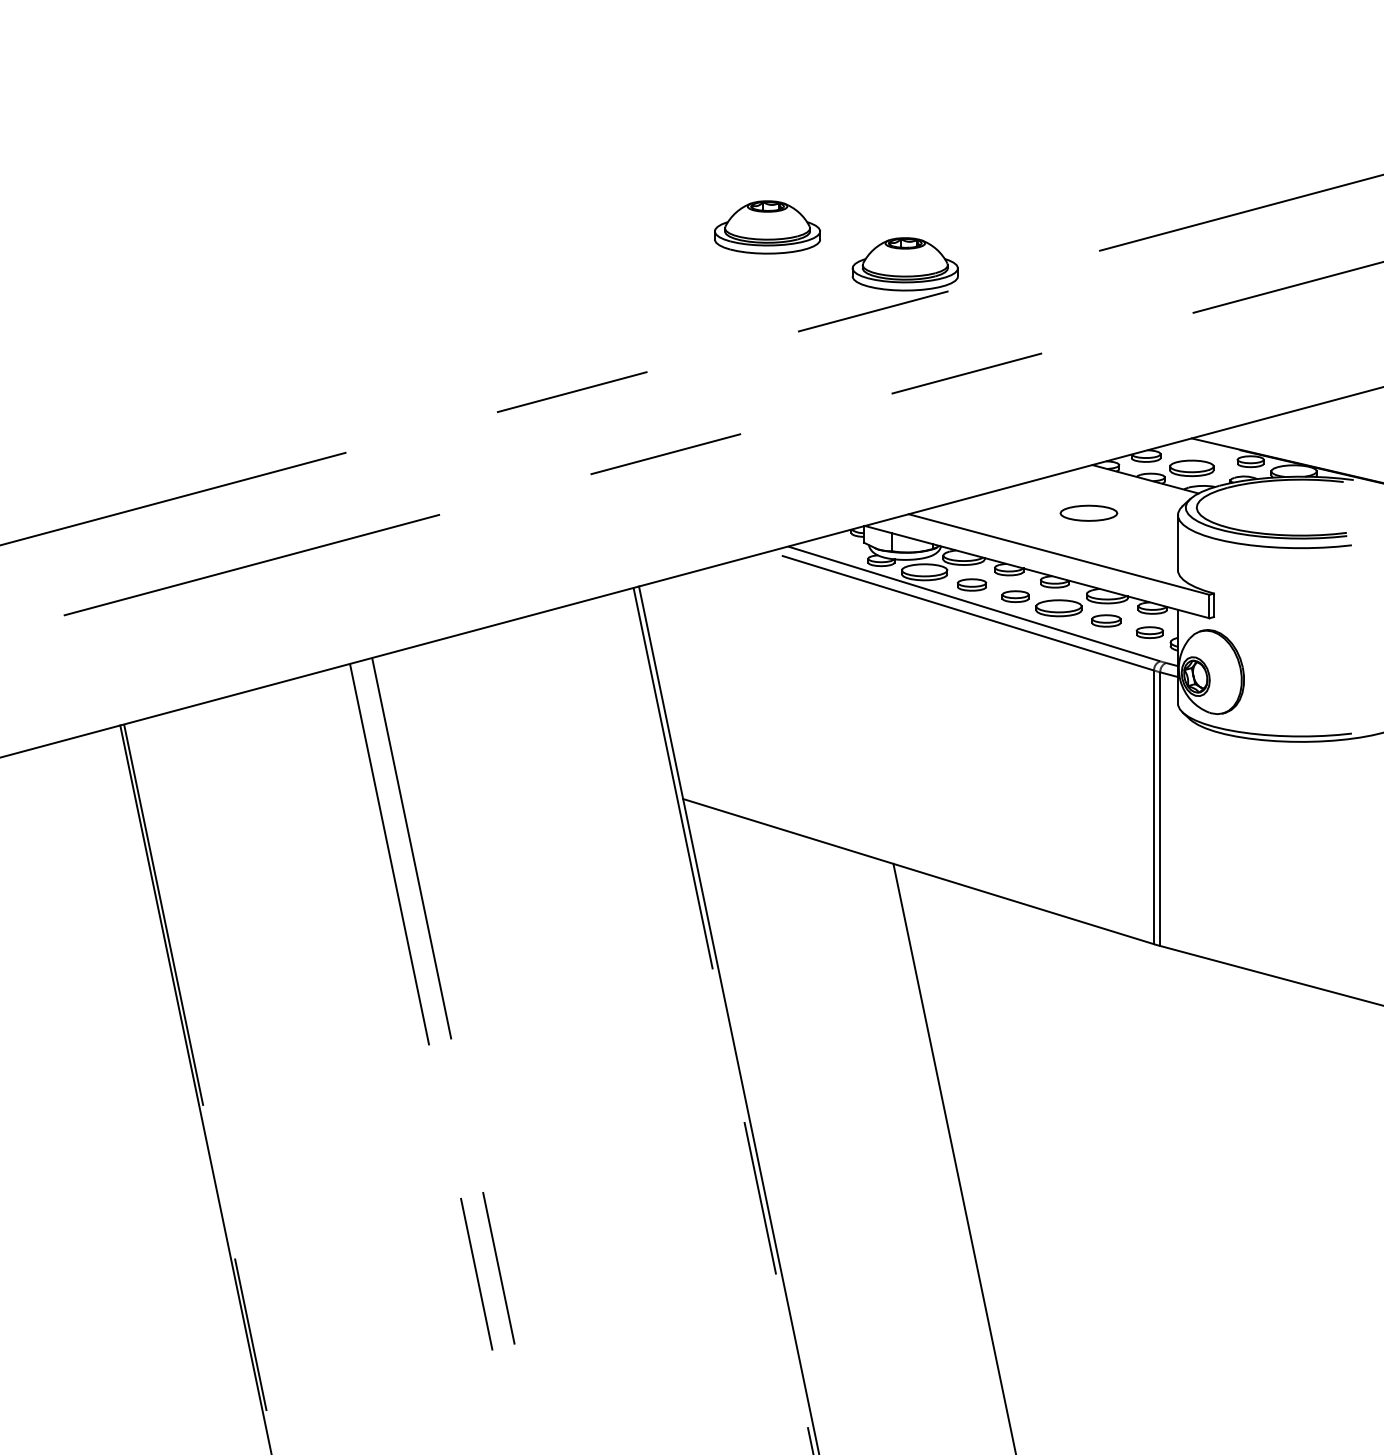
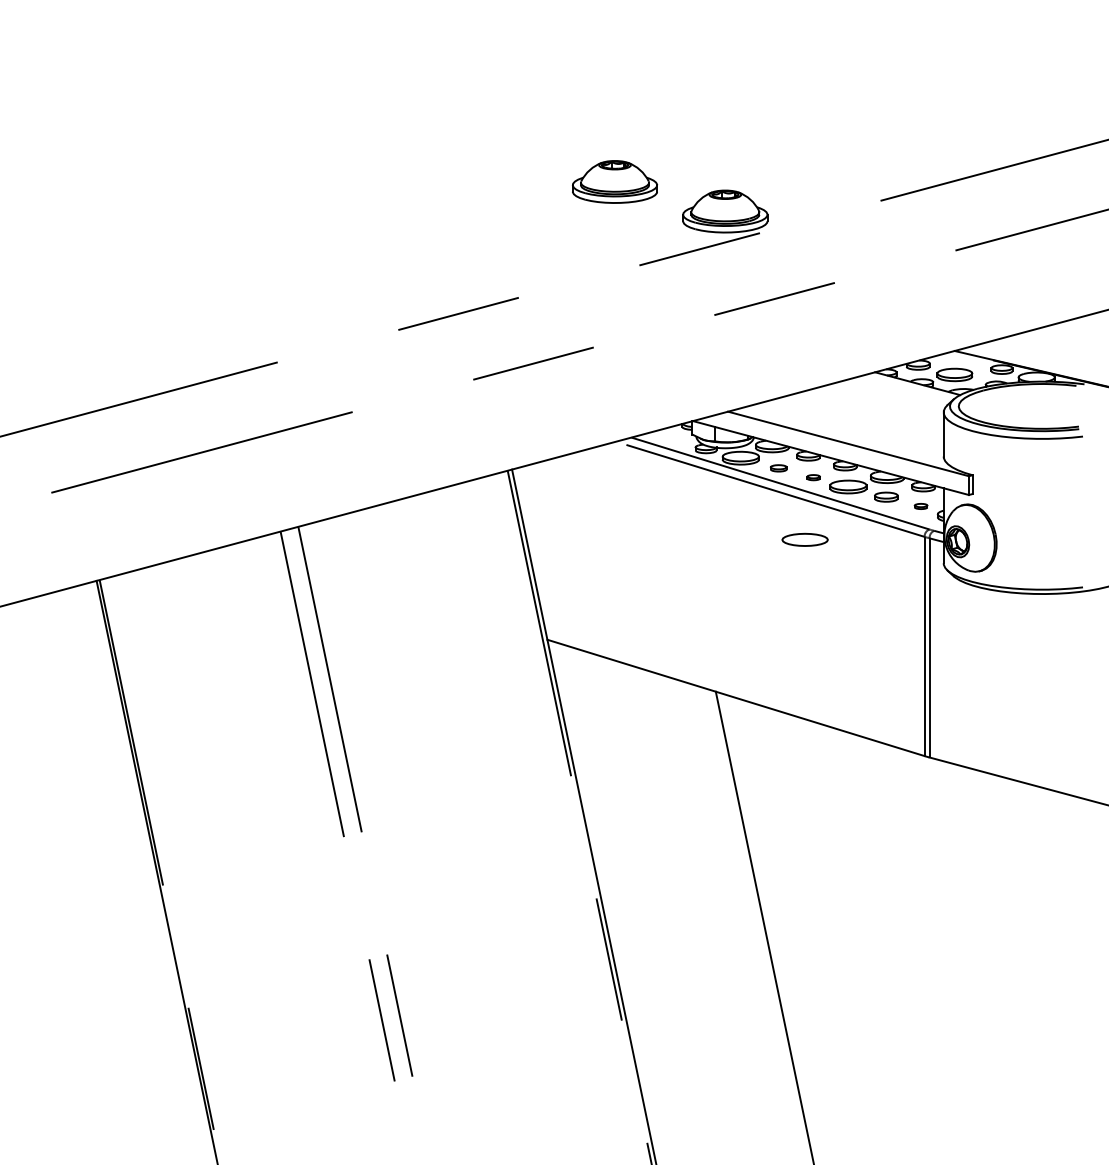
part: (1088, 512) -> (804, 539), moved
part: (971, 584) -> (778, 467), size x0.7
part: (1015, 596) -> (813, 477), size x0.6
part: (1149, 632) -> (920, 506), size x0.6

